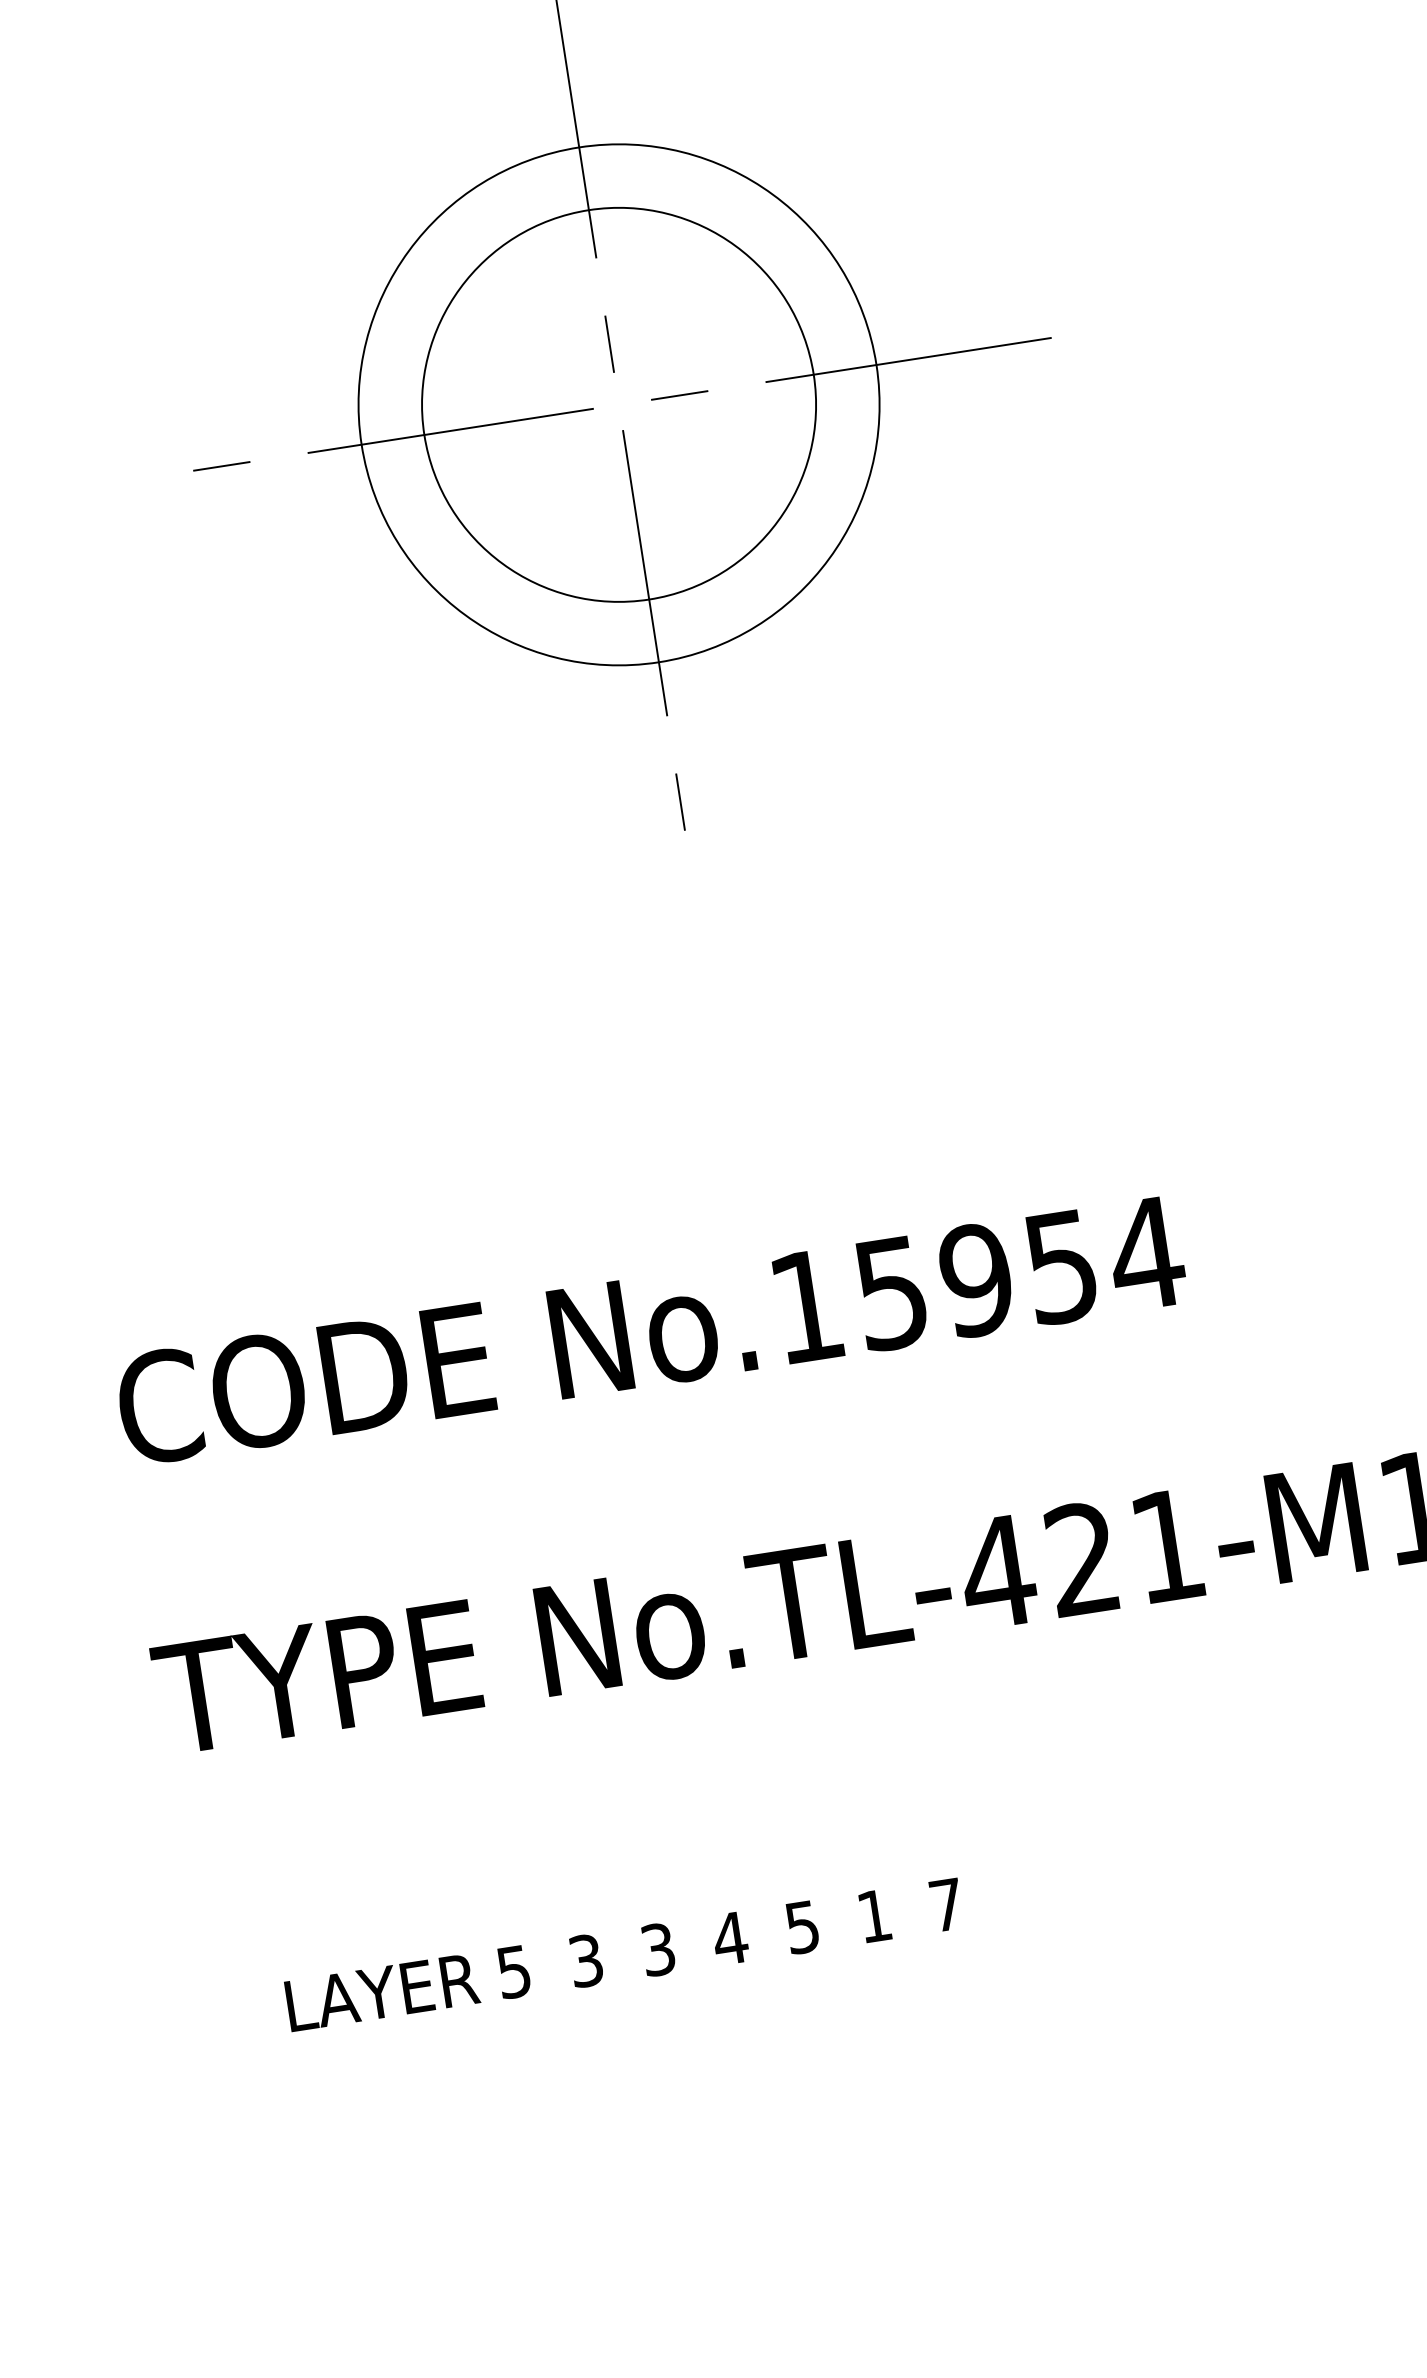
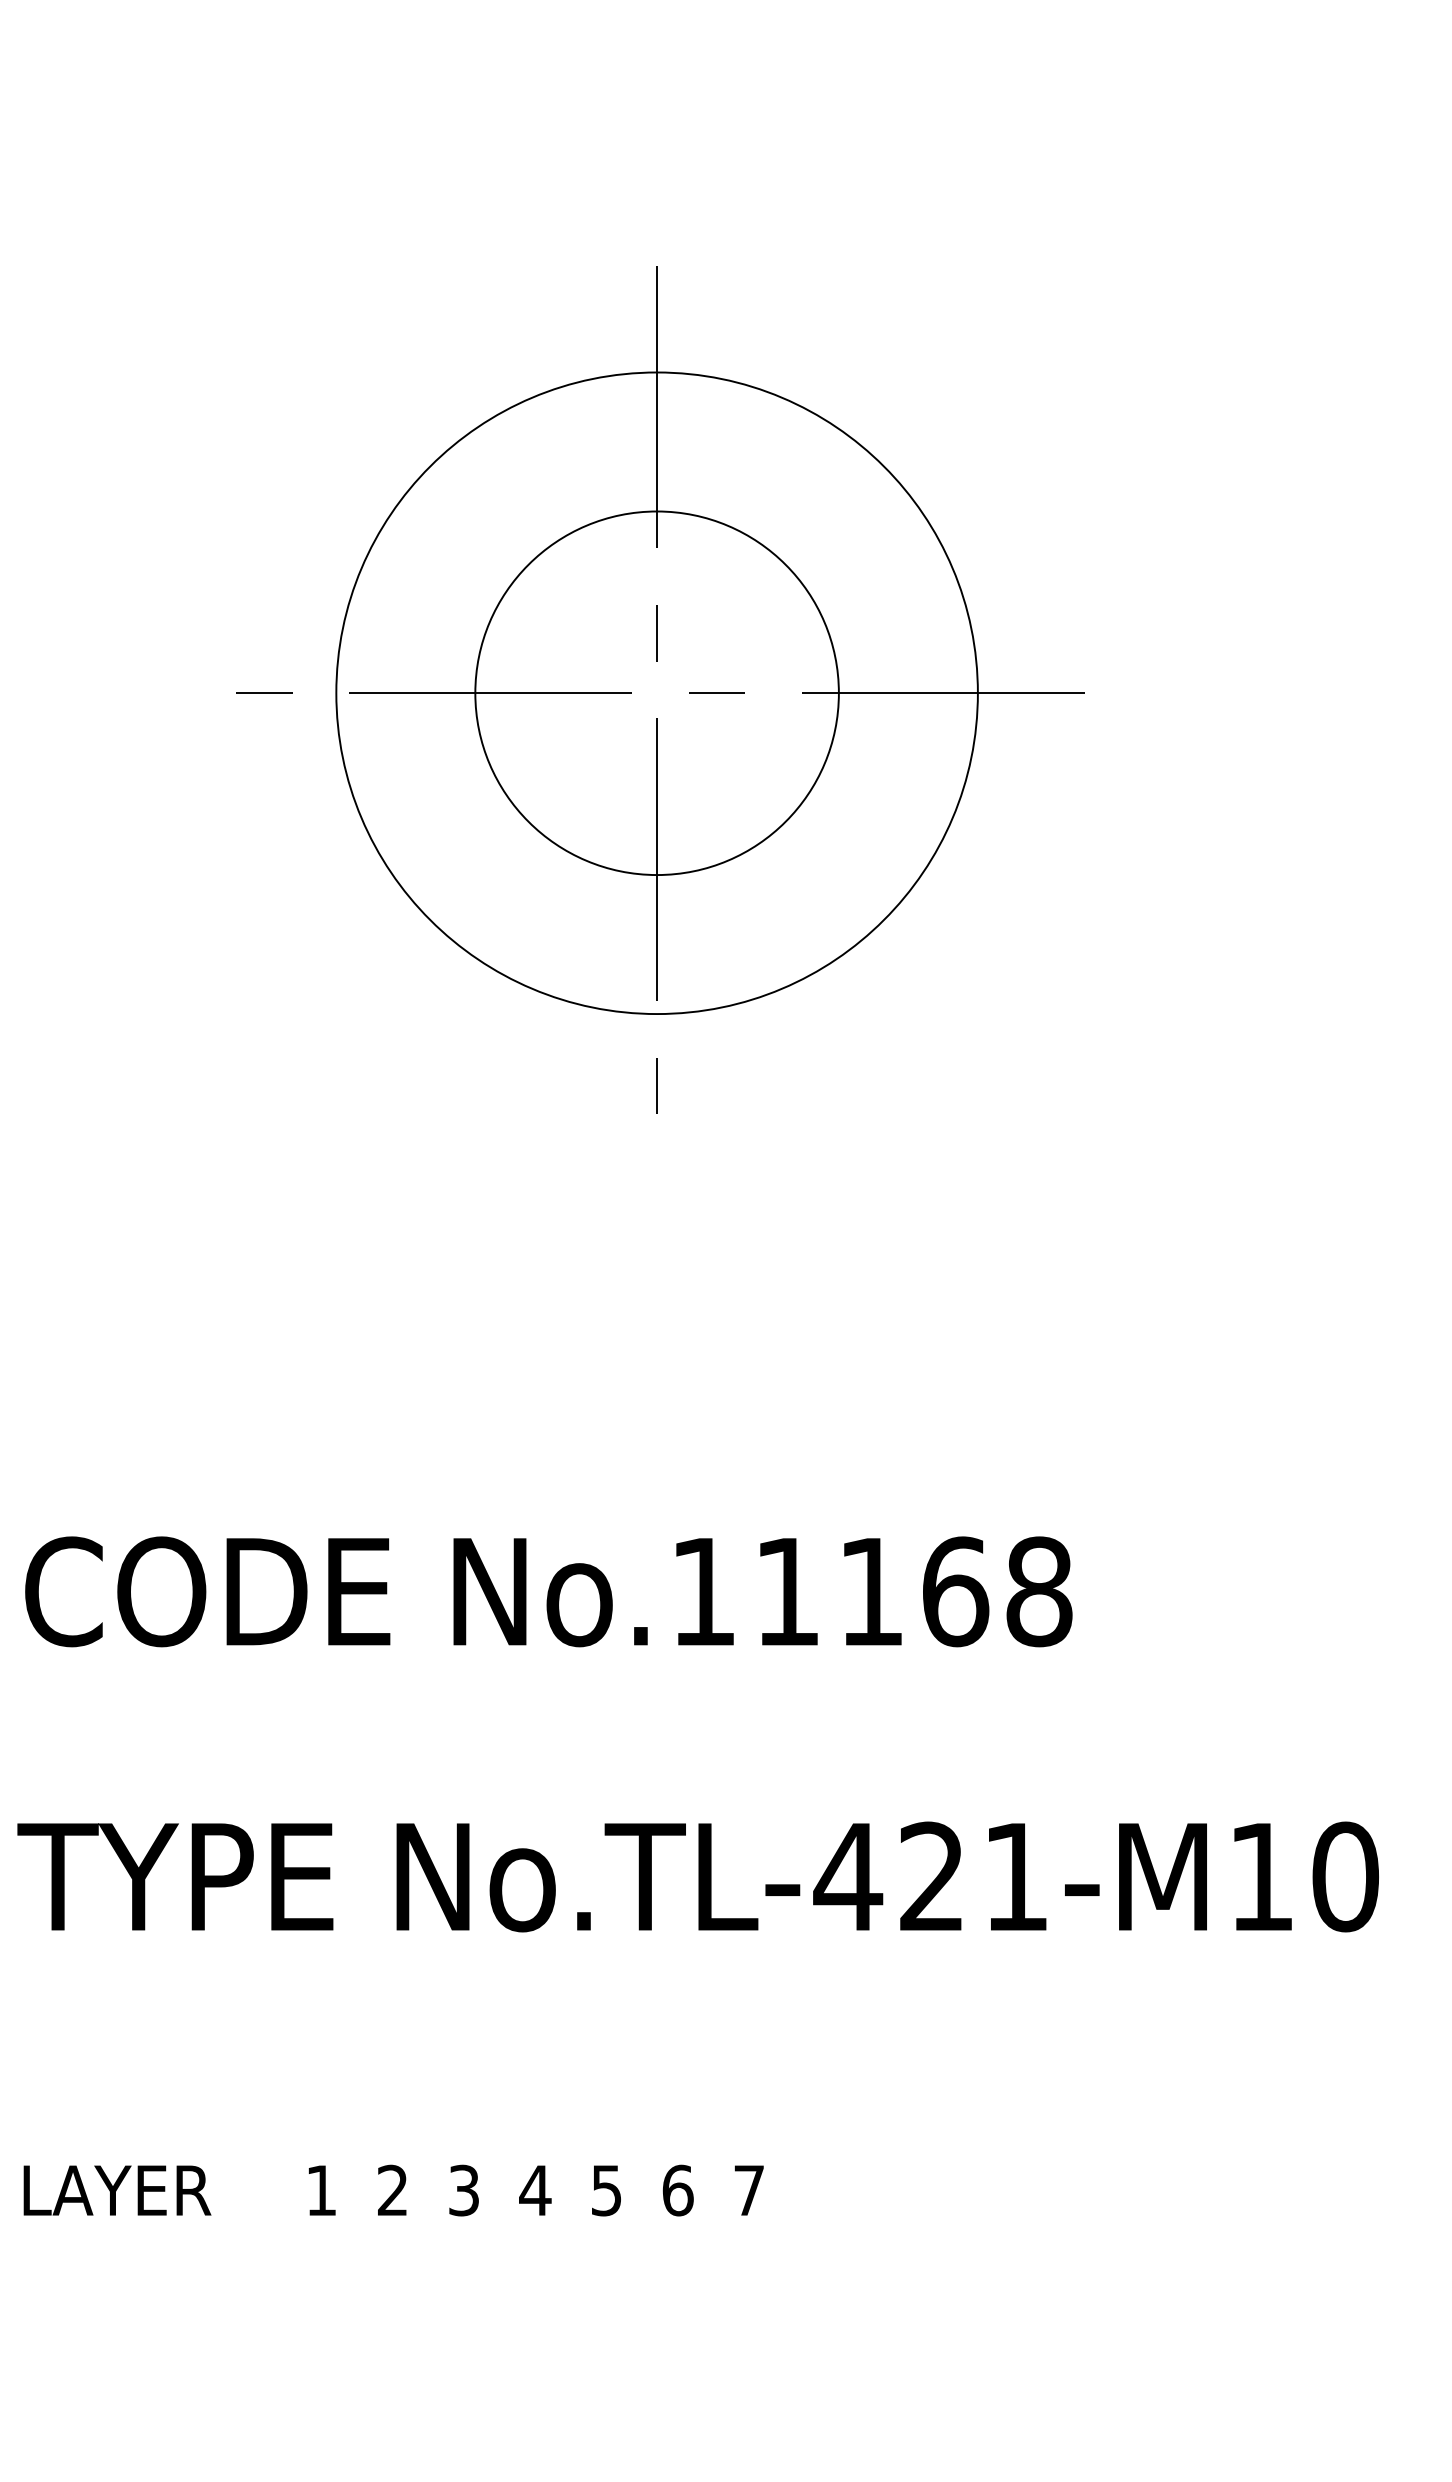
circle: (618, 405) -> (656, 693), size x0.71
circle: (618, 405) -> (656, 693), size x1.67
text: (1021, 1273) -> (915, 1591), No.15954 -> No.11168
text: (874, 1916) -> (677, 2190), 1 -> 6
text: (585, 1960) -> (392, 2190), 3 -> 2
text: (513, 1972) -> (320, 2190), 5 -> 1
text: (382, 1992) -> (117, 2190), moved

